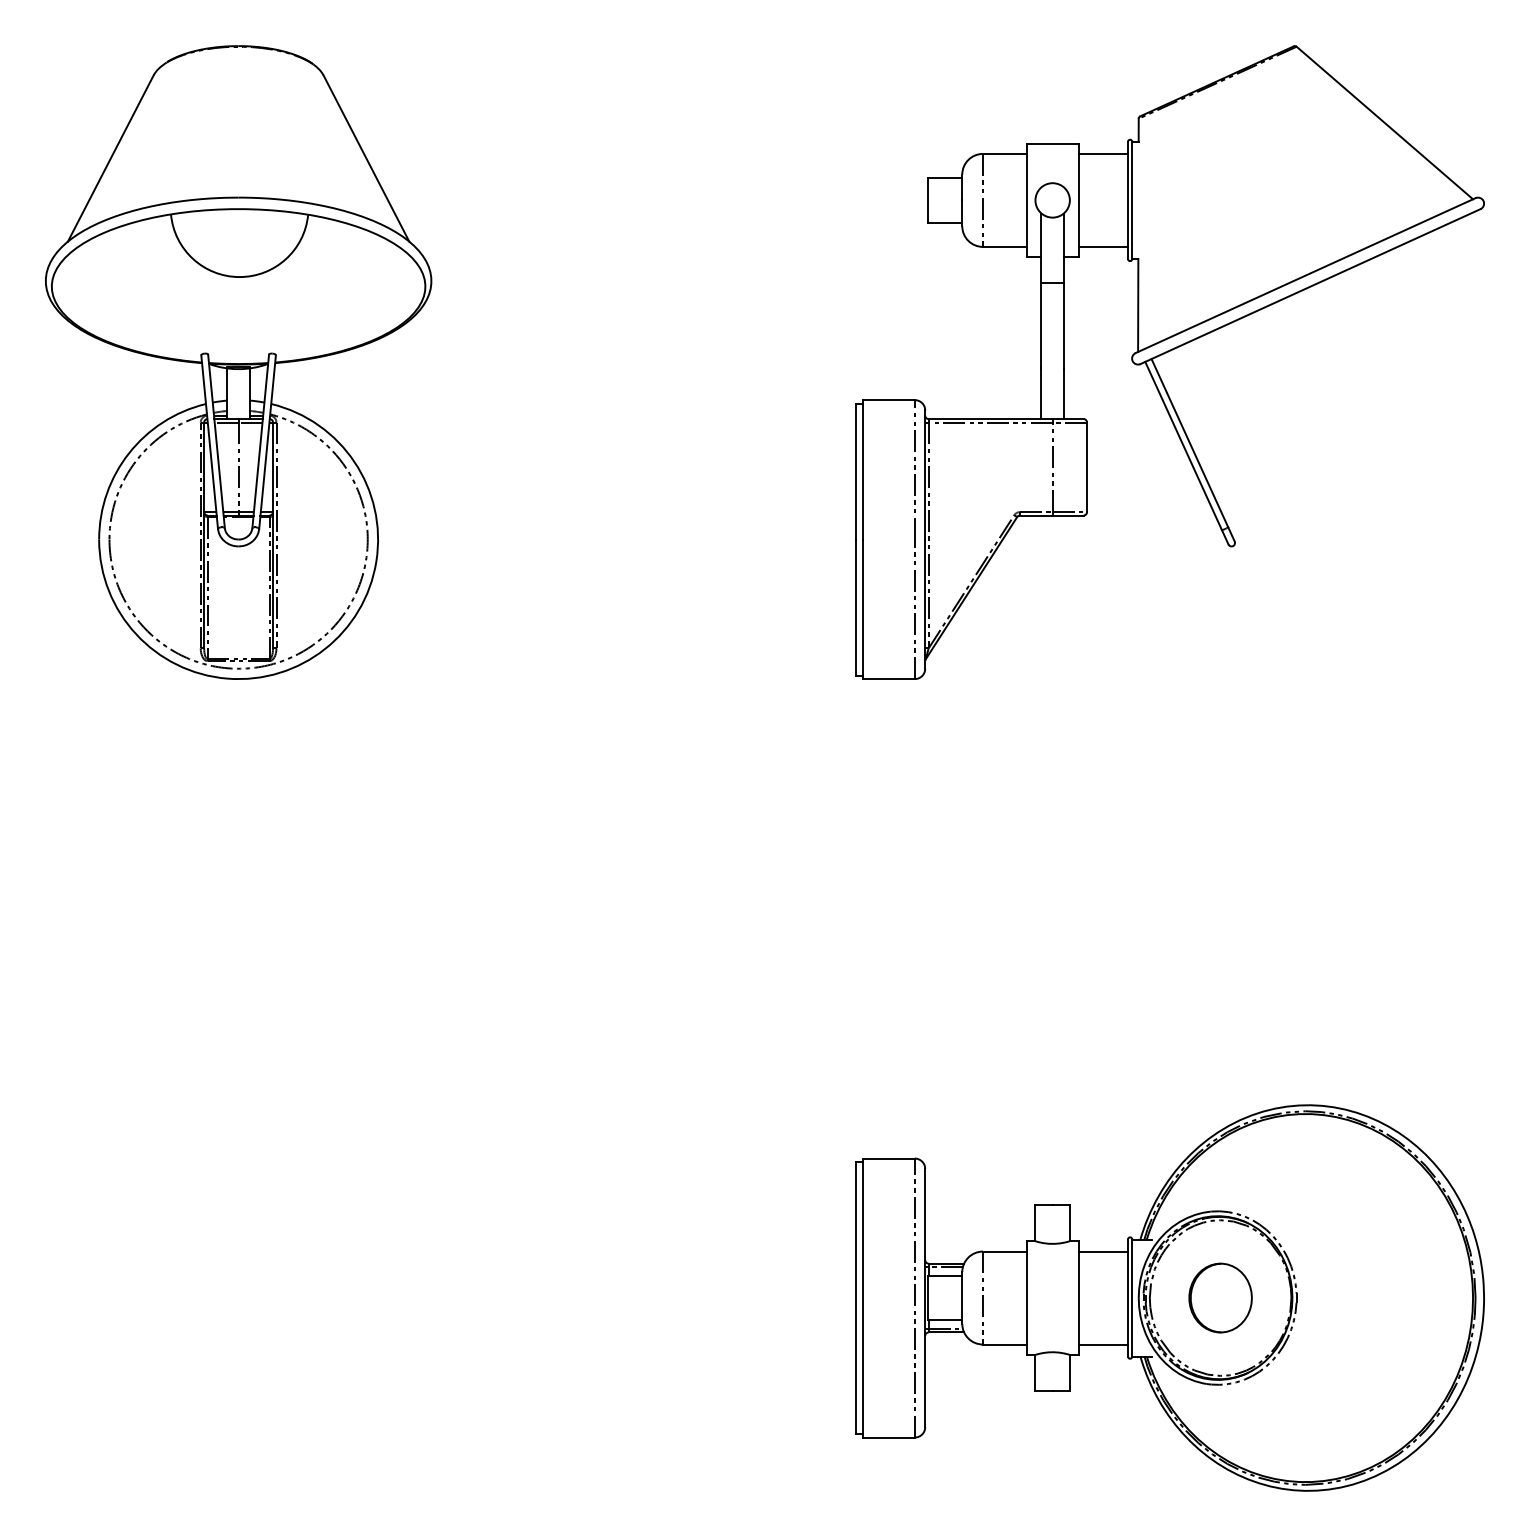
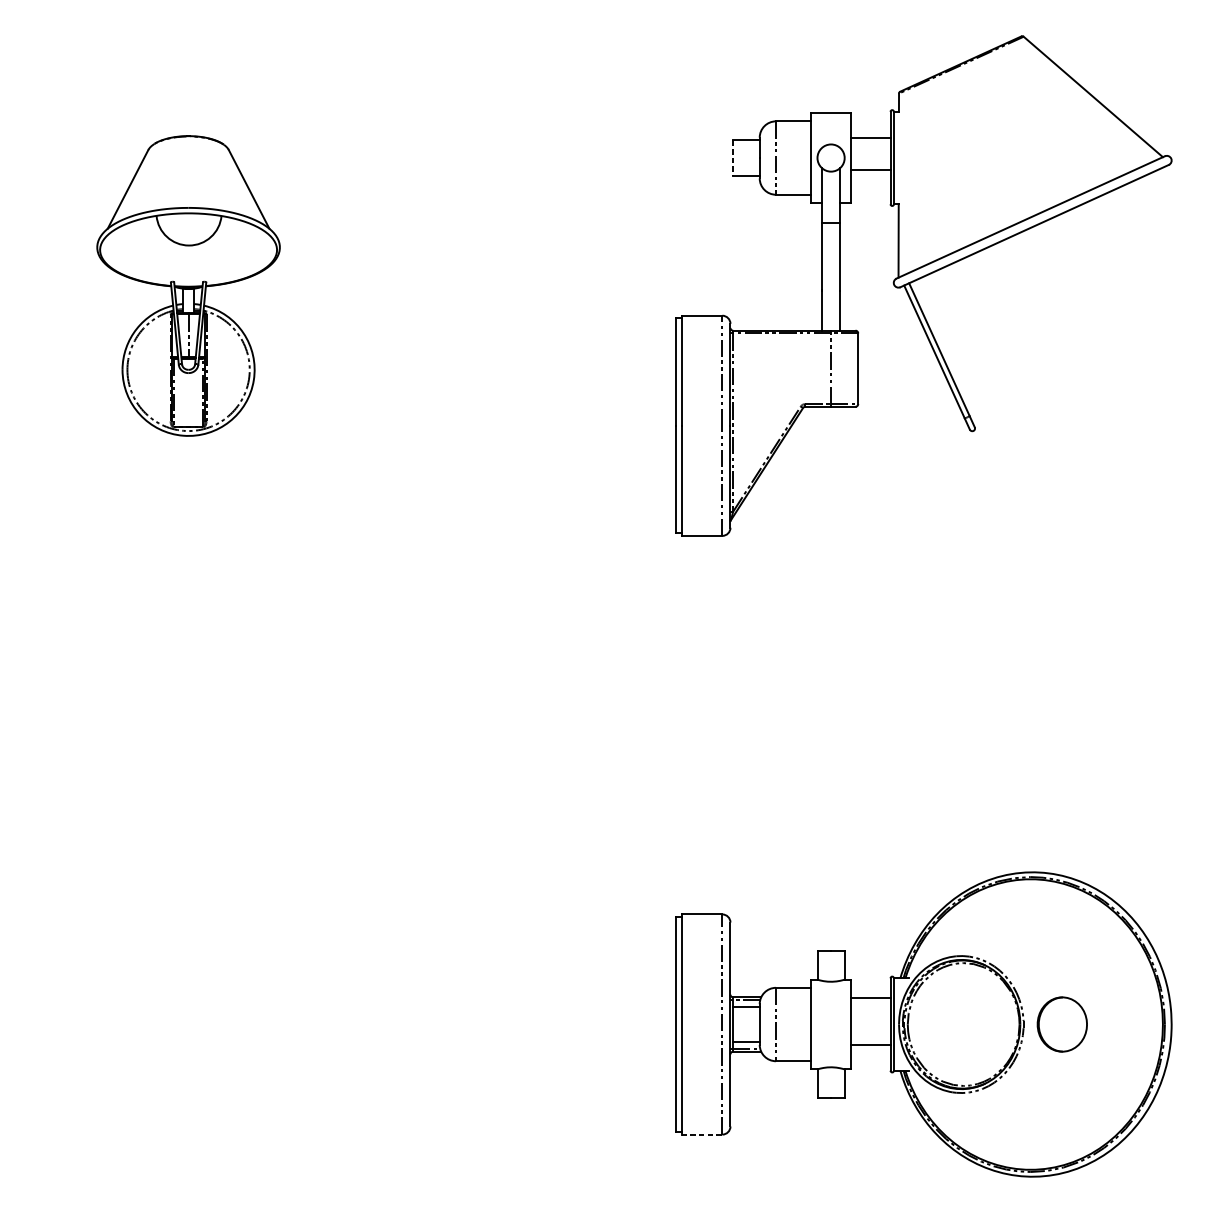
line: (1102, 153) -> (870, 169), moved
line: (927, 200) -> (732, 158), solid -> dashed
line: (1102, 246) -> (870, 137), moved
part: (238, 362) -> (188, 286), size x0.6
line: (1102, 1251) -> (870, 1044), moved
part: (1220, 1297) -> (1062, 1024), moved
line: (1102, 1344) -> (870, 998), moved
line: (889, 1437) -> (702, 1134), solid -> dashed

